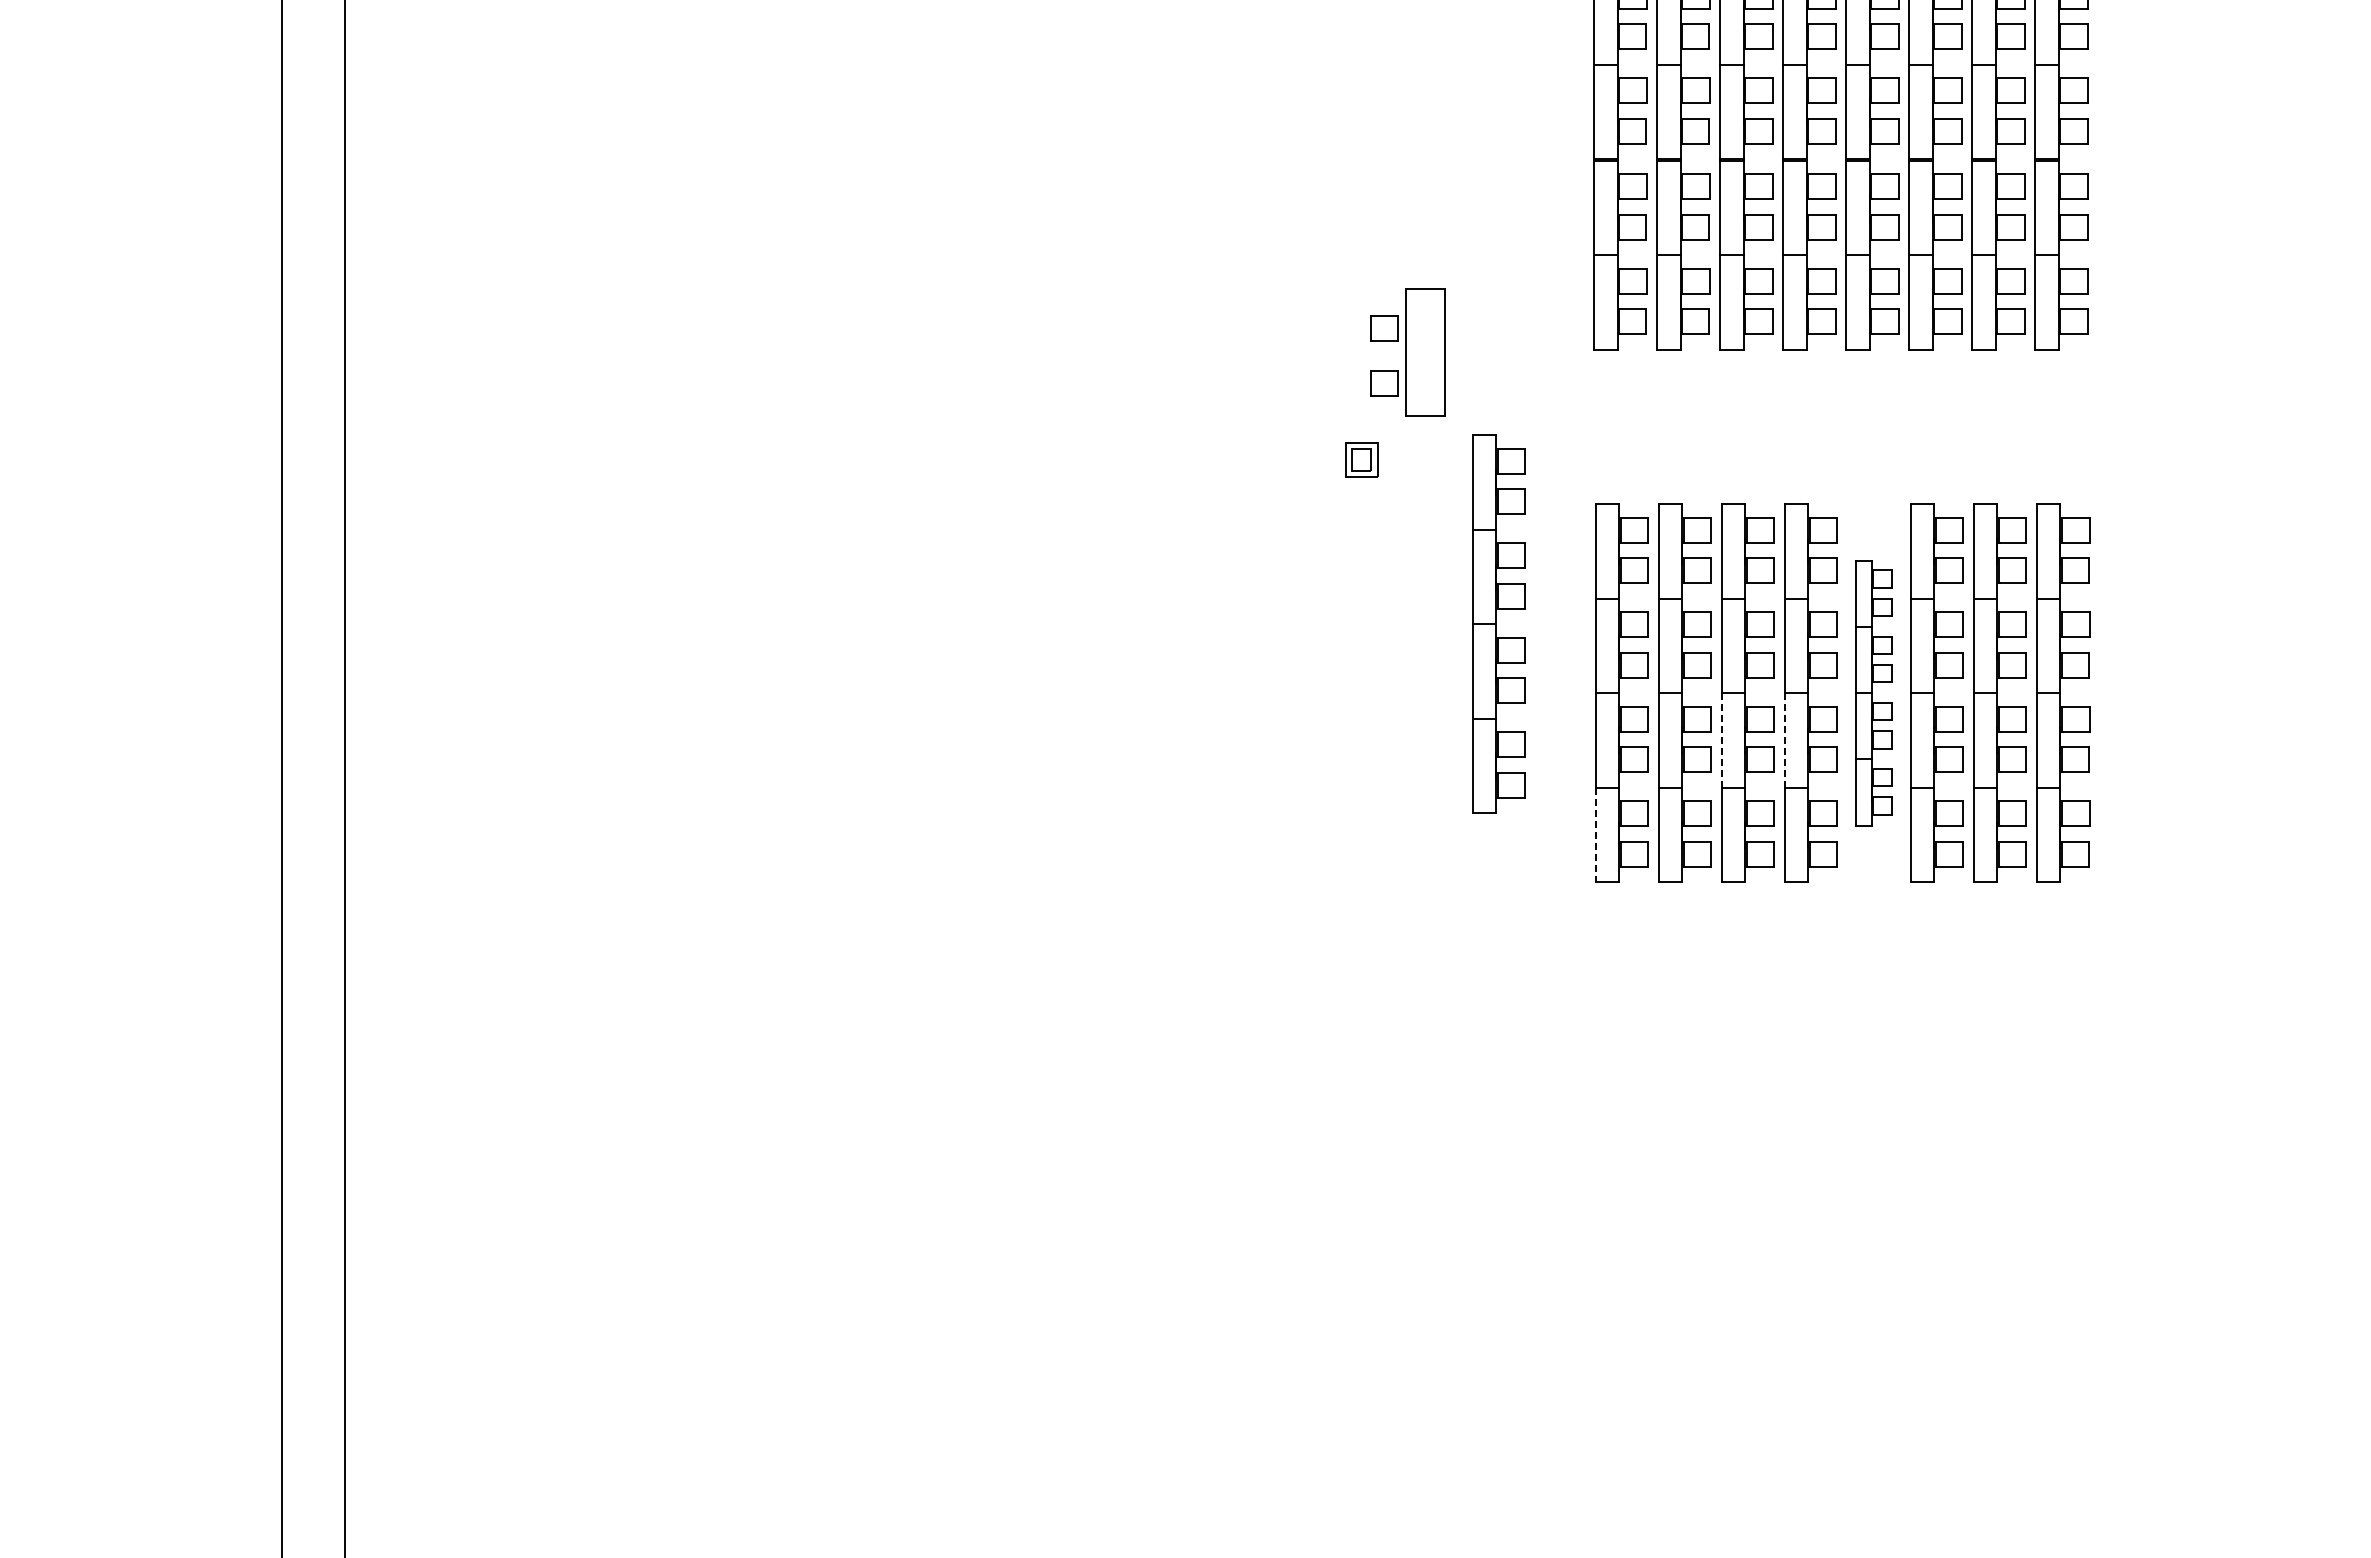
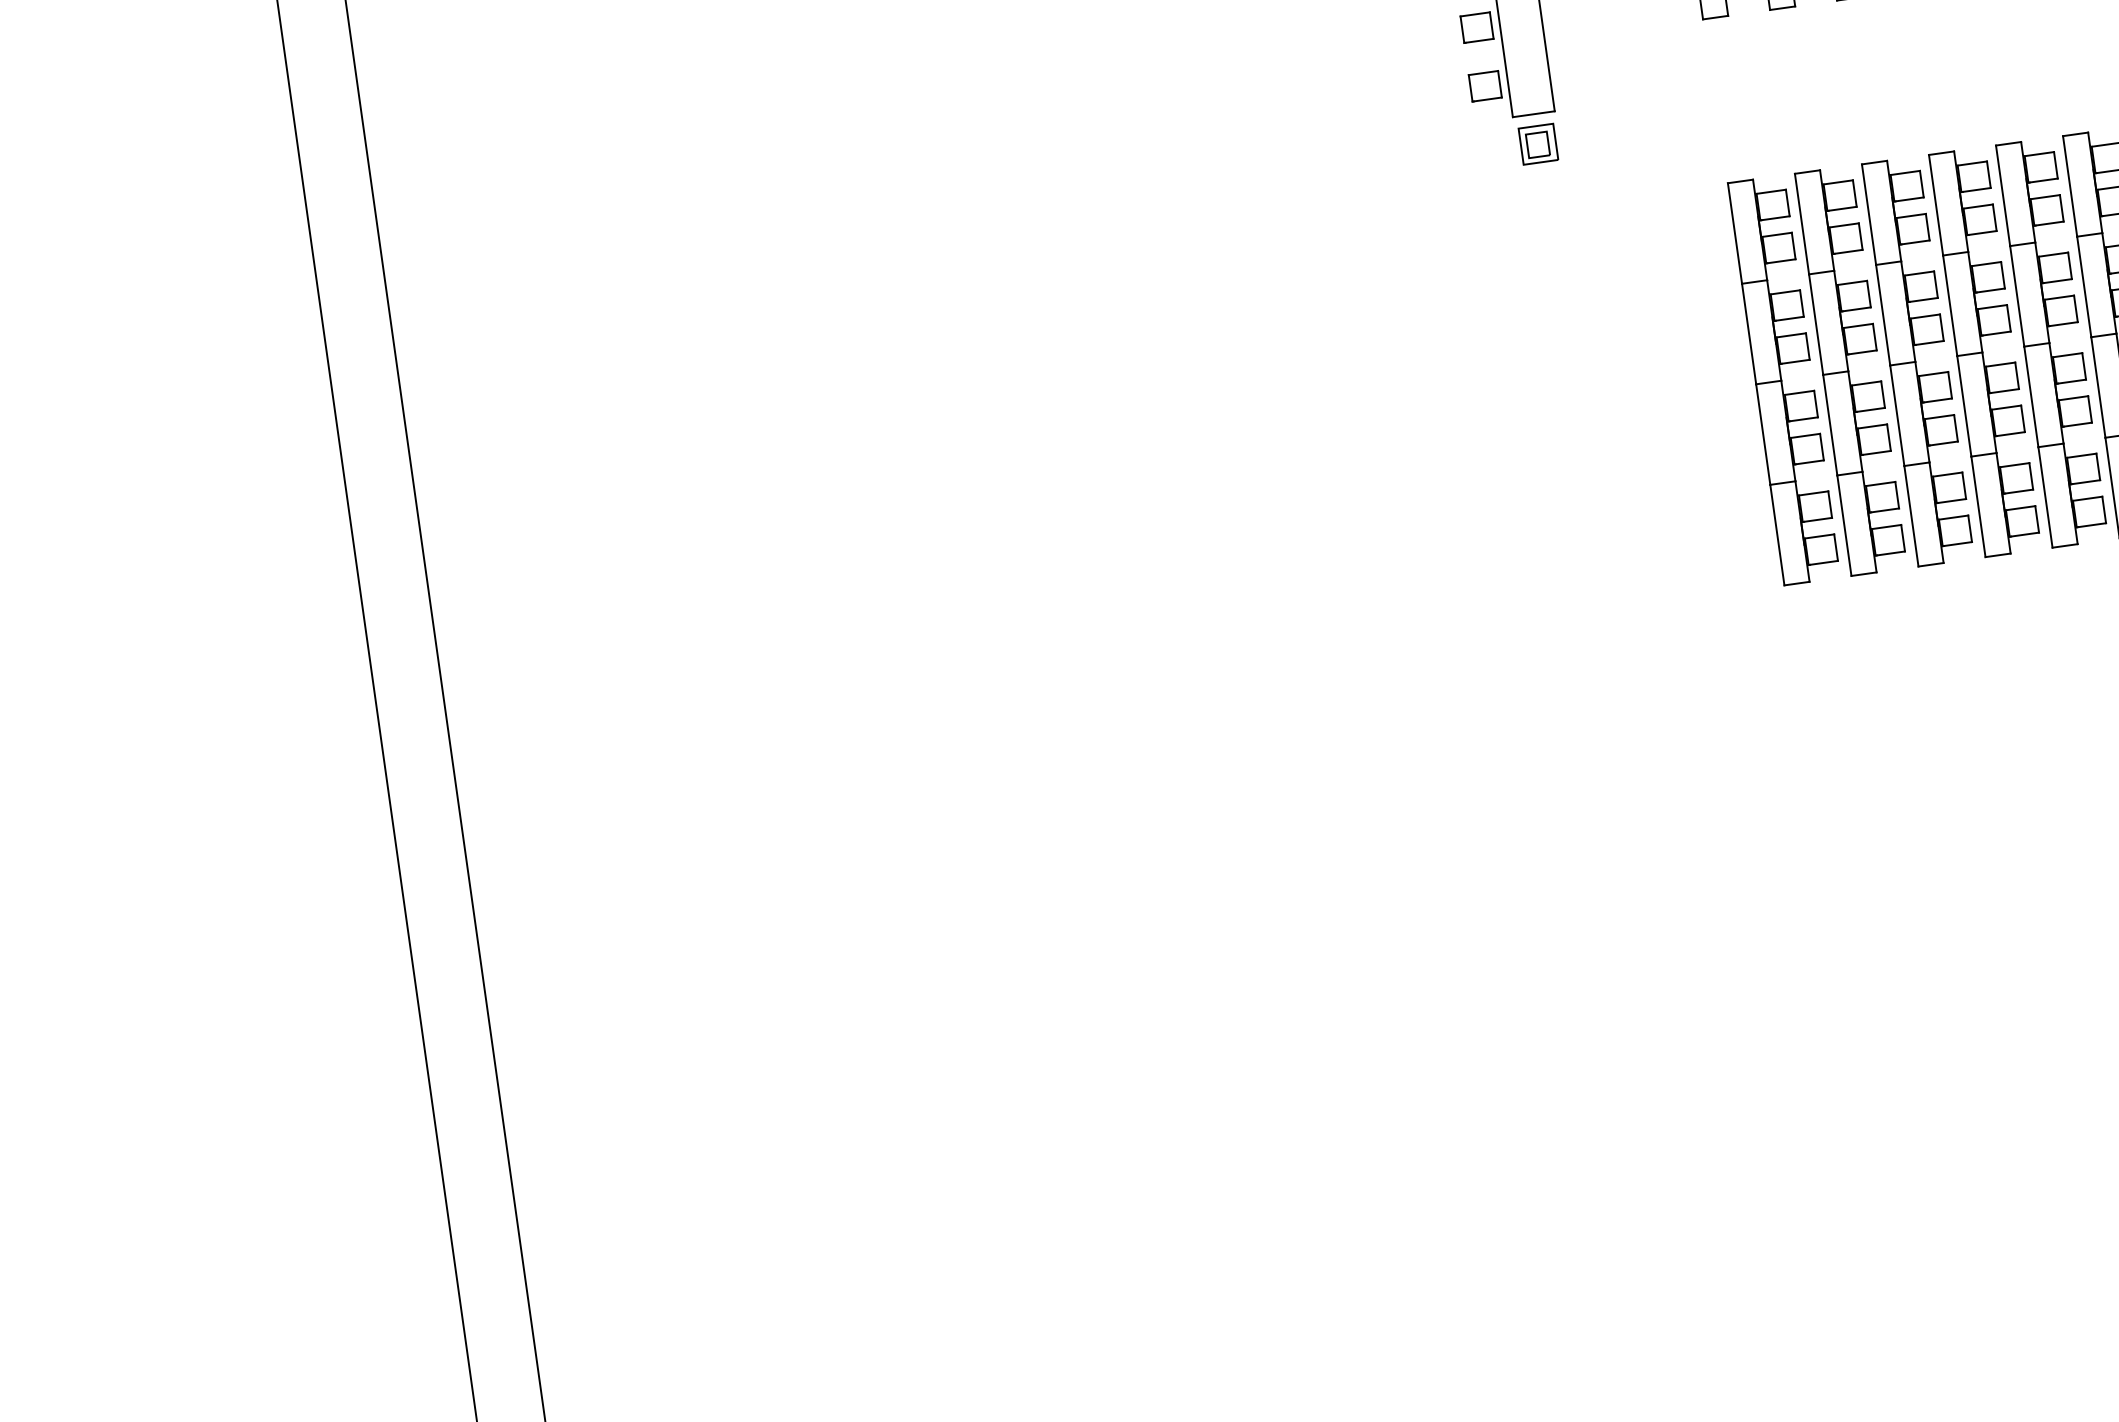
part: (1361, 459) -> (1537, 144), moved
part: (1498, 623) -> (1642, 324), removed
part: (1873, 692) -> (2051, 341), size x1.43
line: (1721, 741) -> (1897, 416), dashed -> solid
line: (1784, 741) -> (1964, 407), dashed -> solid
line: (1595, 835) -> (1777, 535), dashed -> solid

